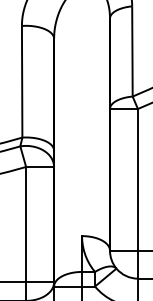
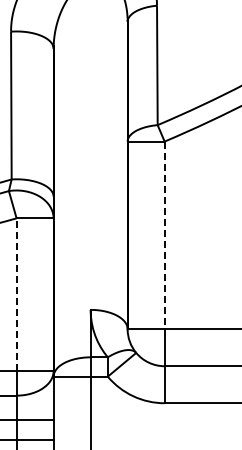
line: (137, 179) -> (164, 235), solid -> dashed
line: (26, 224) -> (16, 294), solid -> dashed

